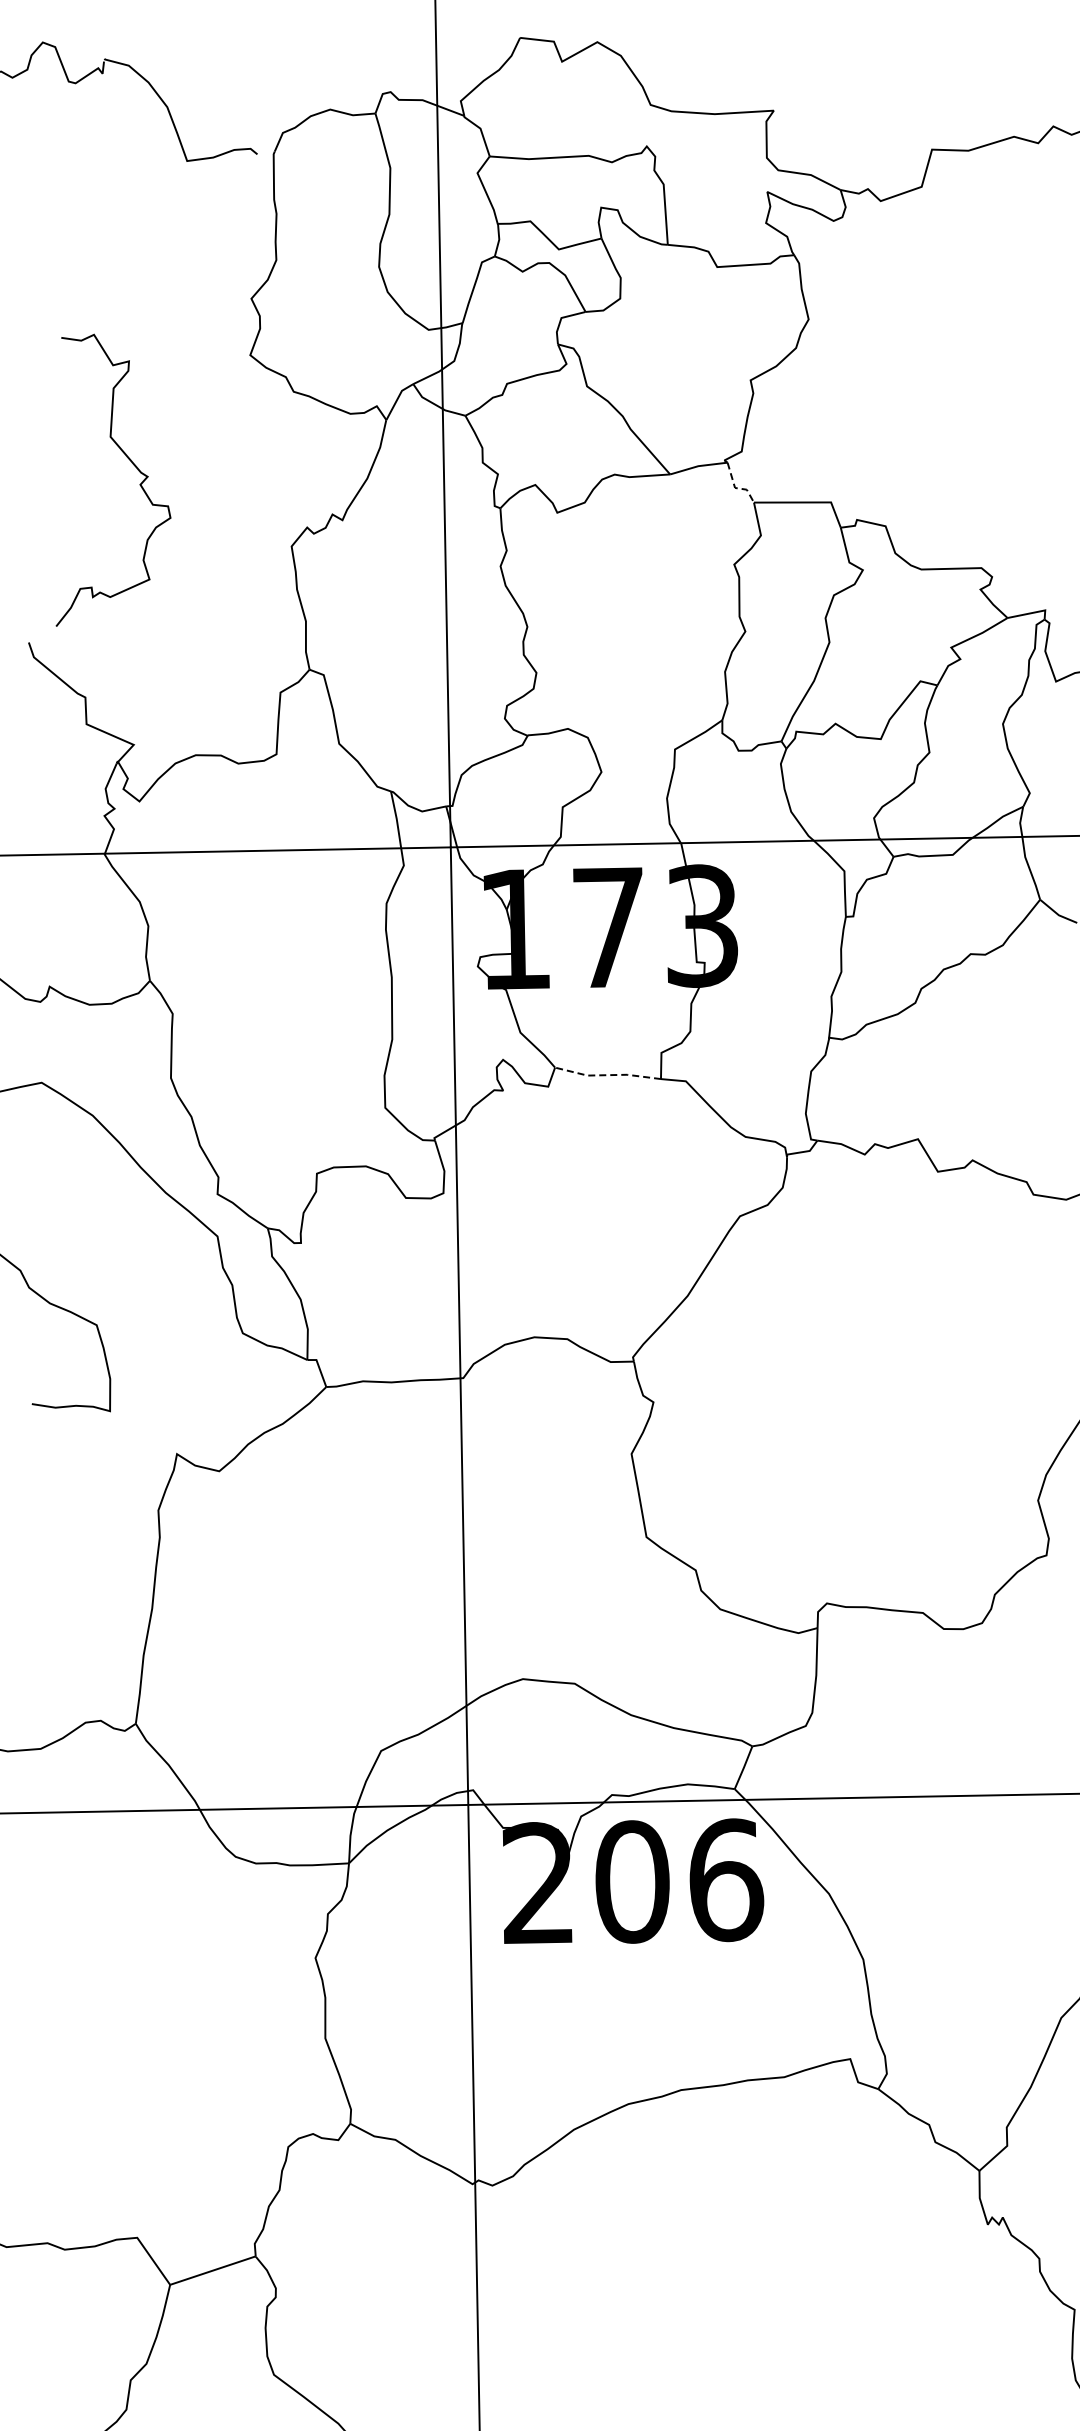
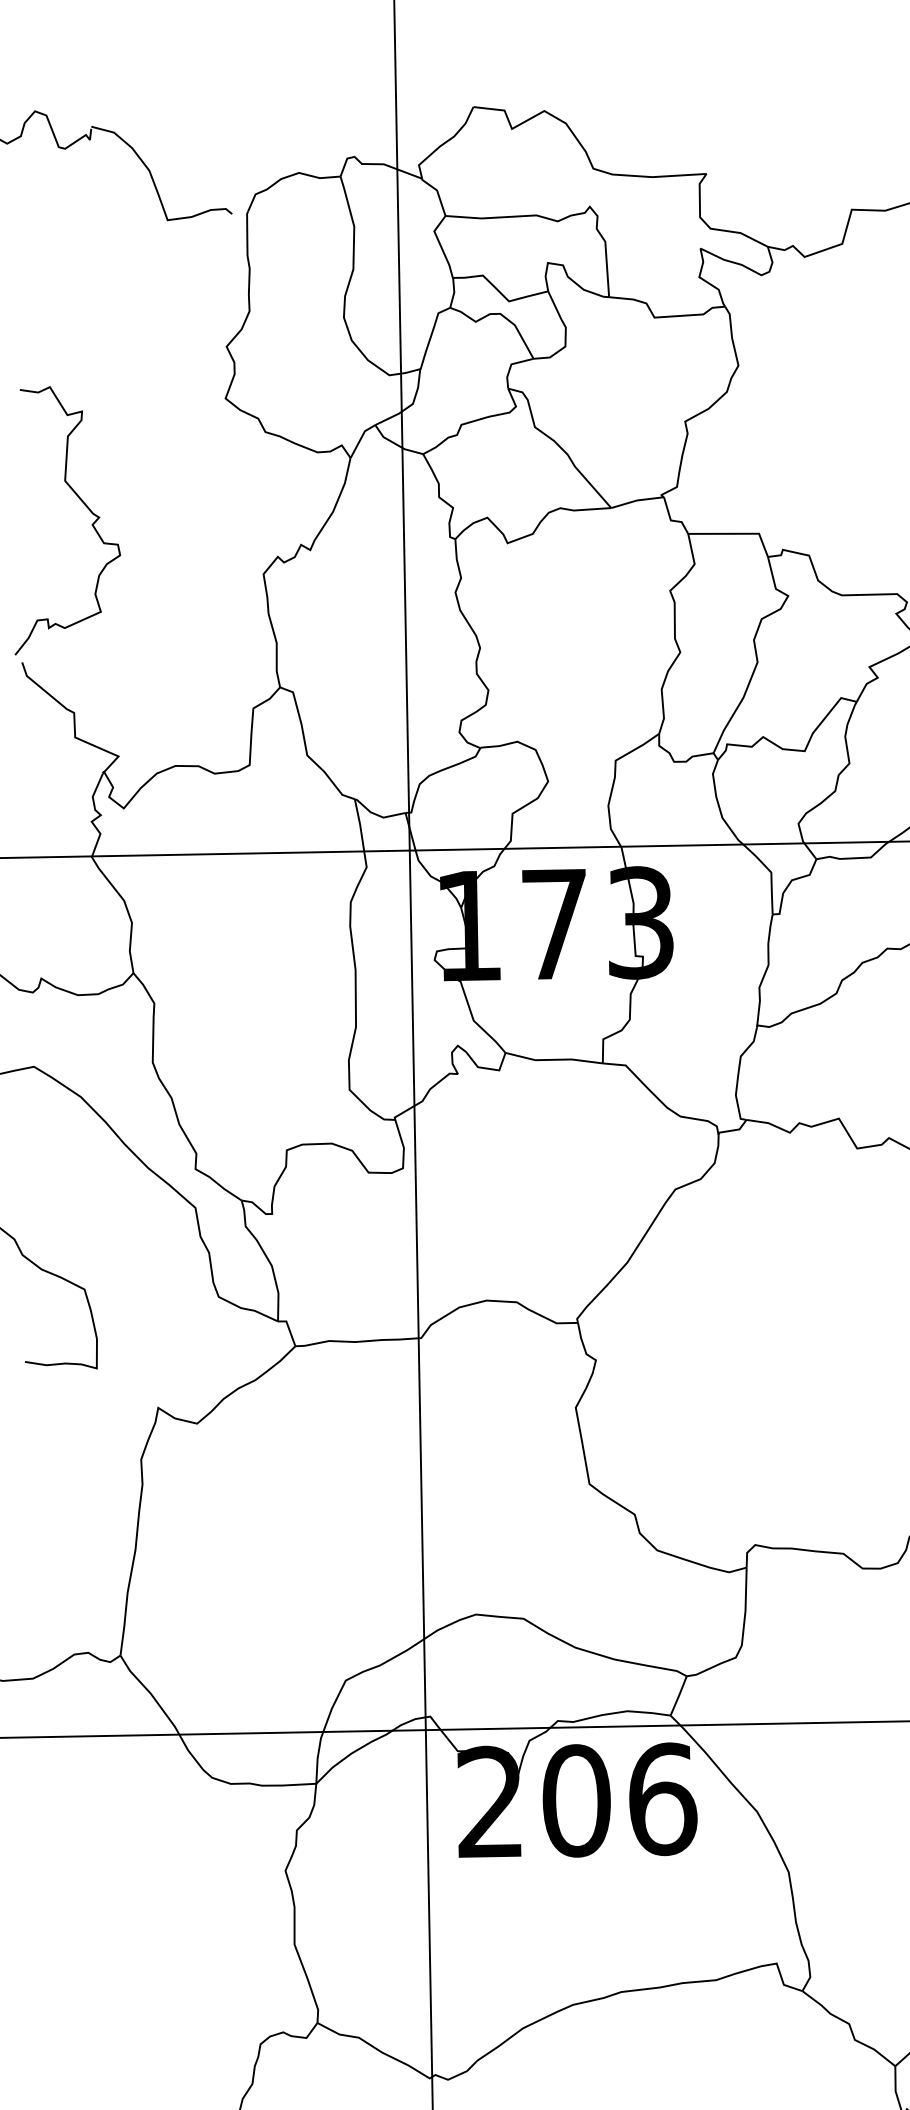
curve: (132, 464) -> (85, 506), moved
line: (735, 487) -> (671, 520), dashed -> solid
line: (607, 1075) -> (553, 1060), dashed -> solid

